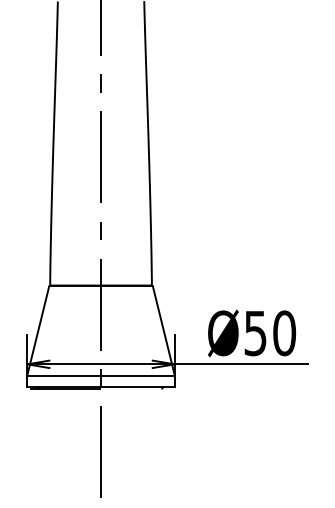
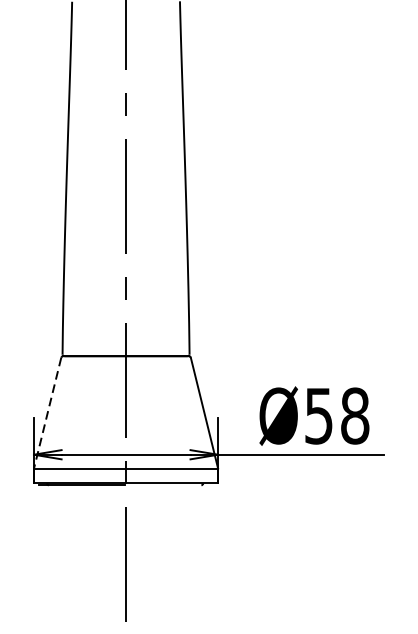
line: (38, 331) -> (47, 413), solid -> dashed
text: (284, 333) -> (355, 416), Ø50 -> Ø58

